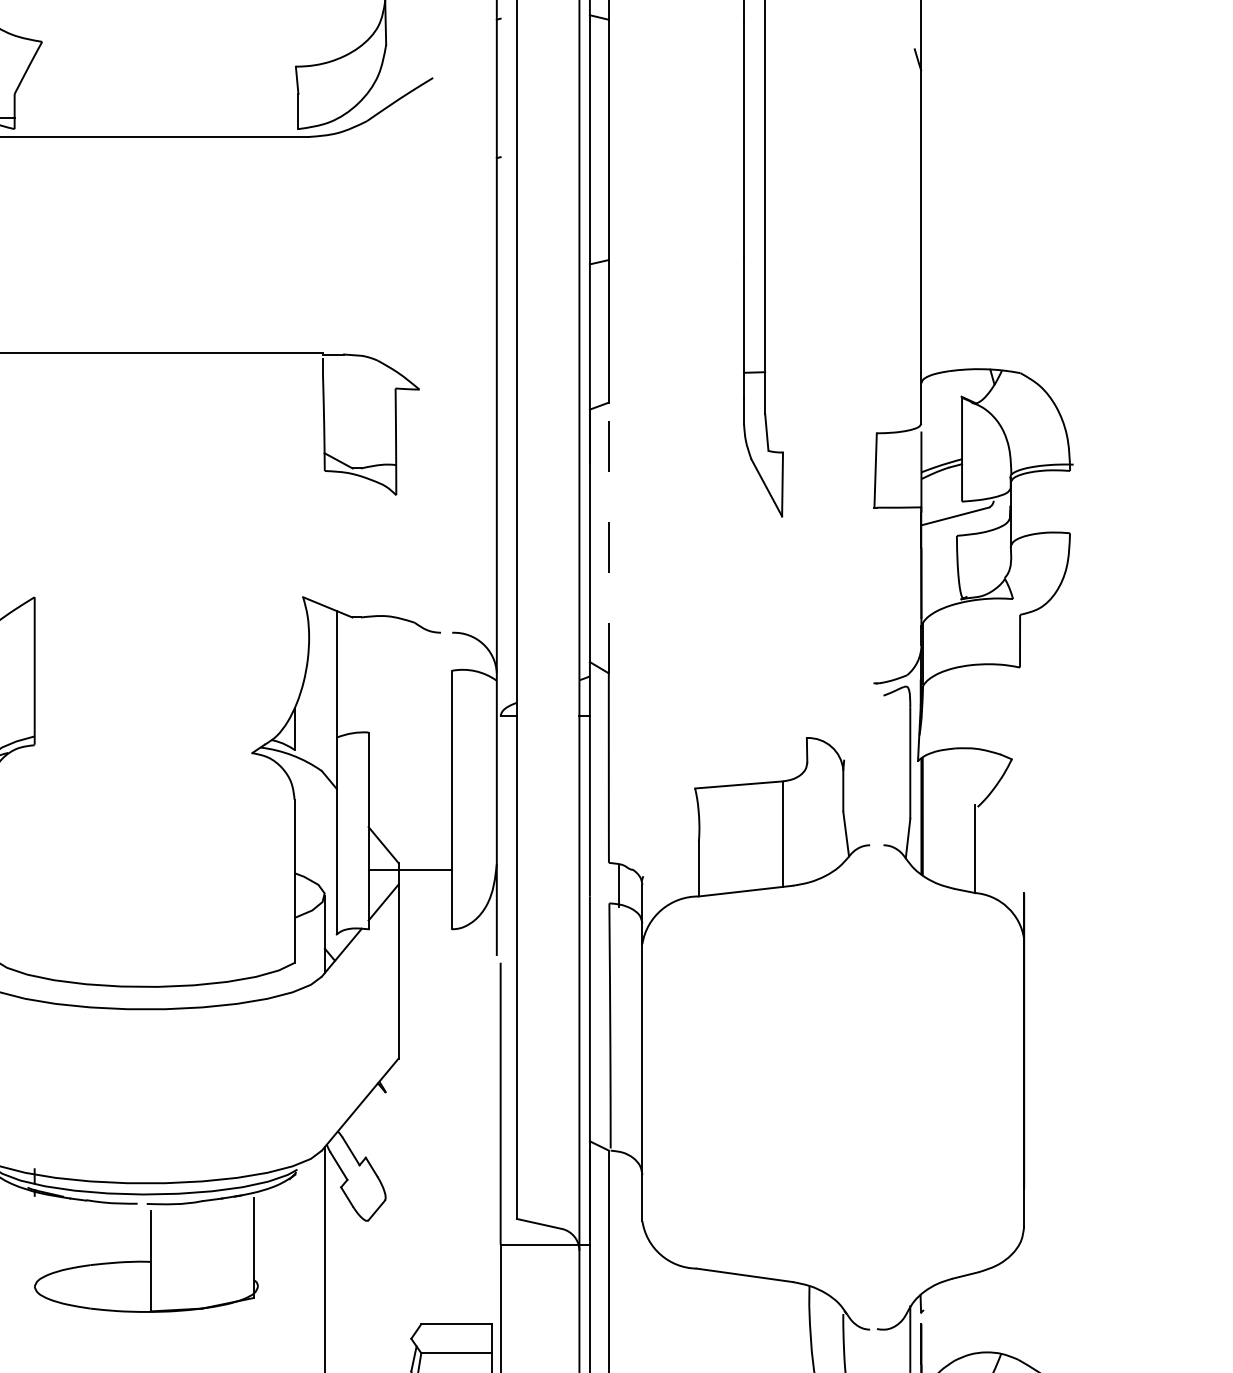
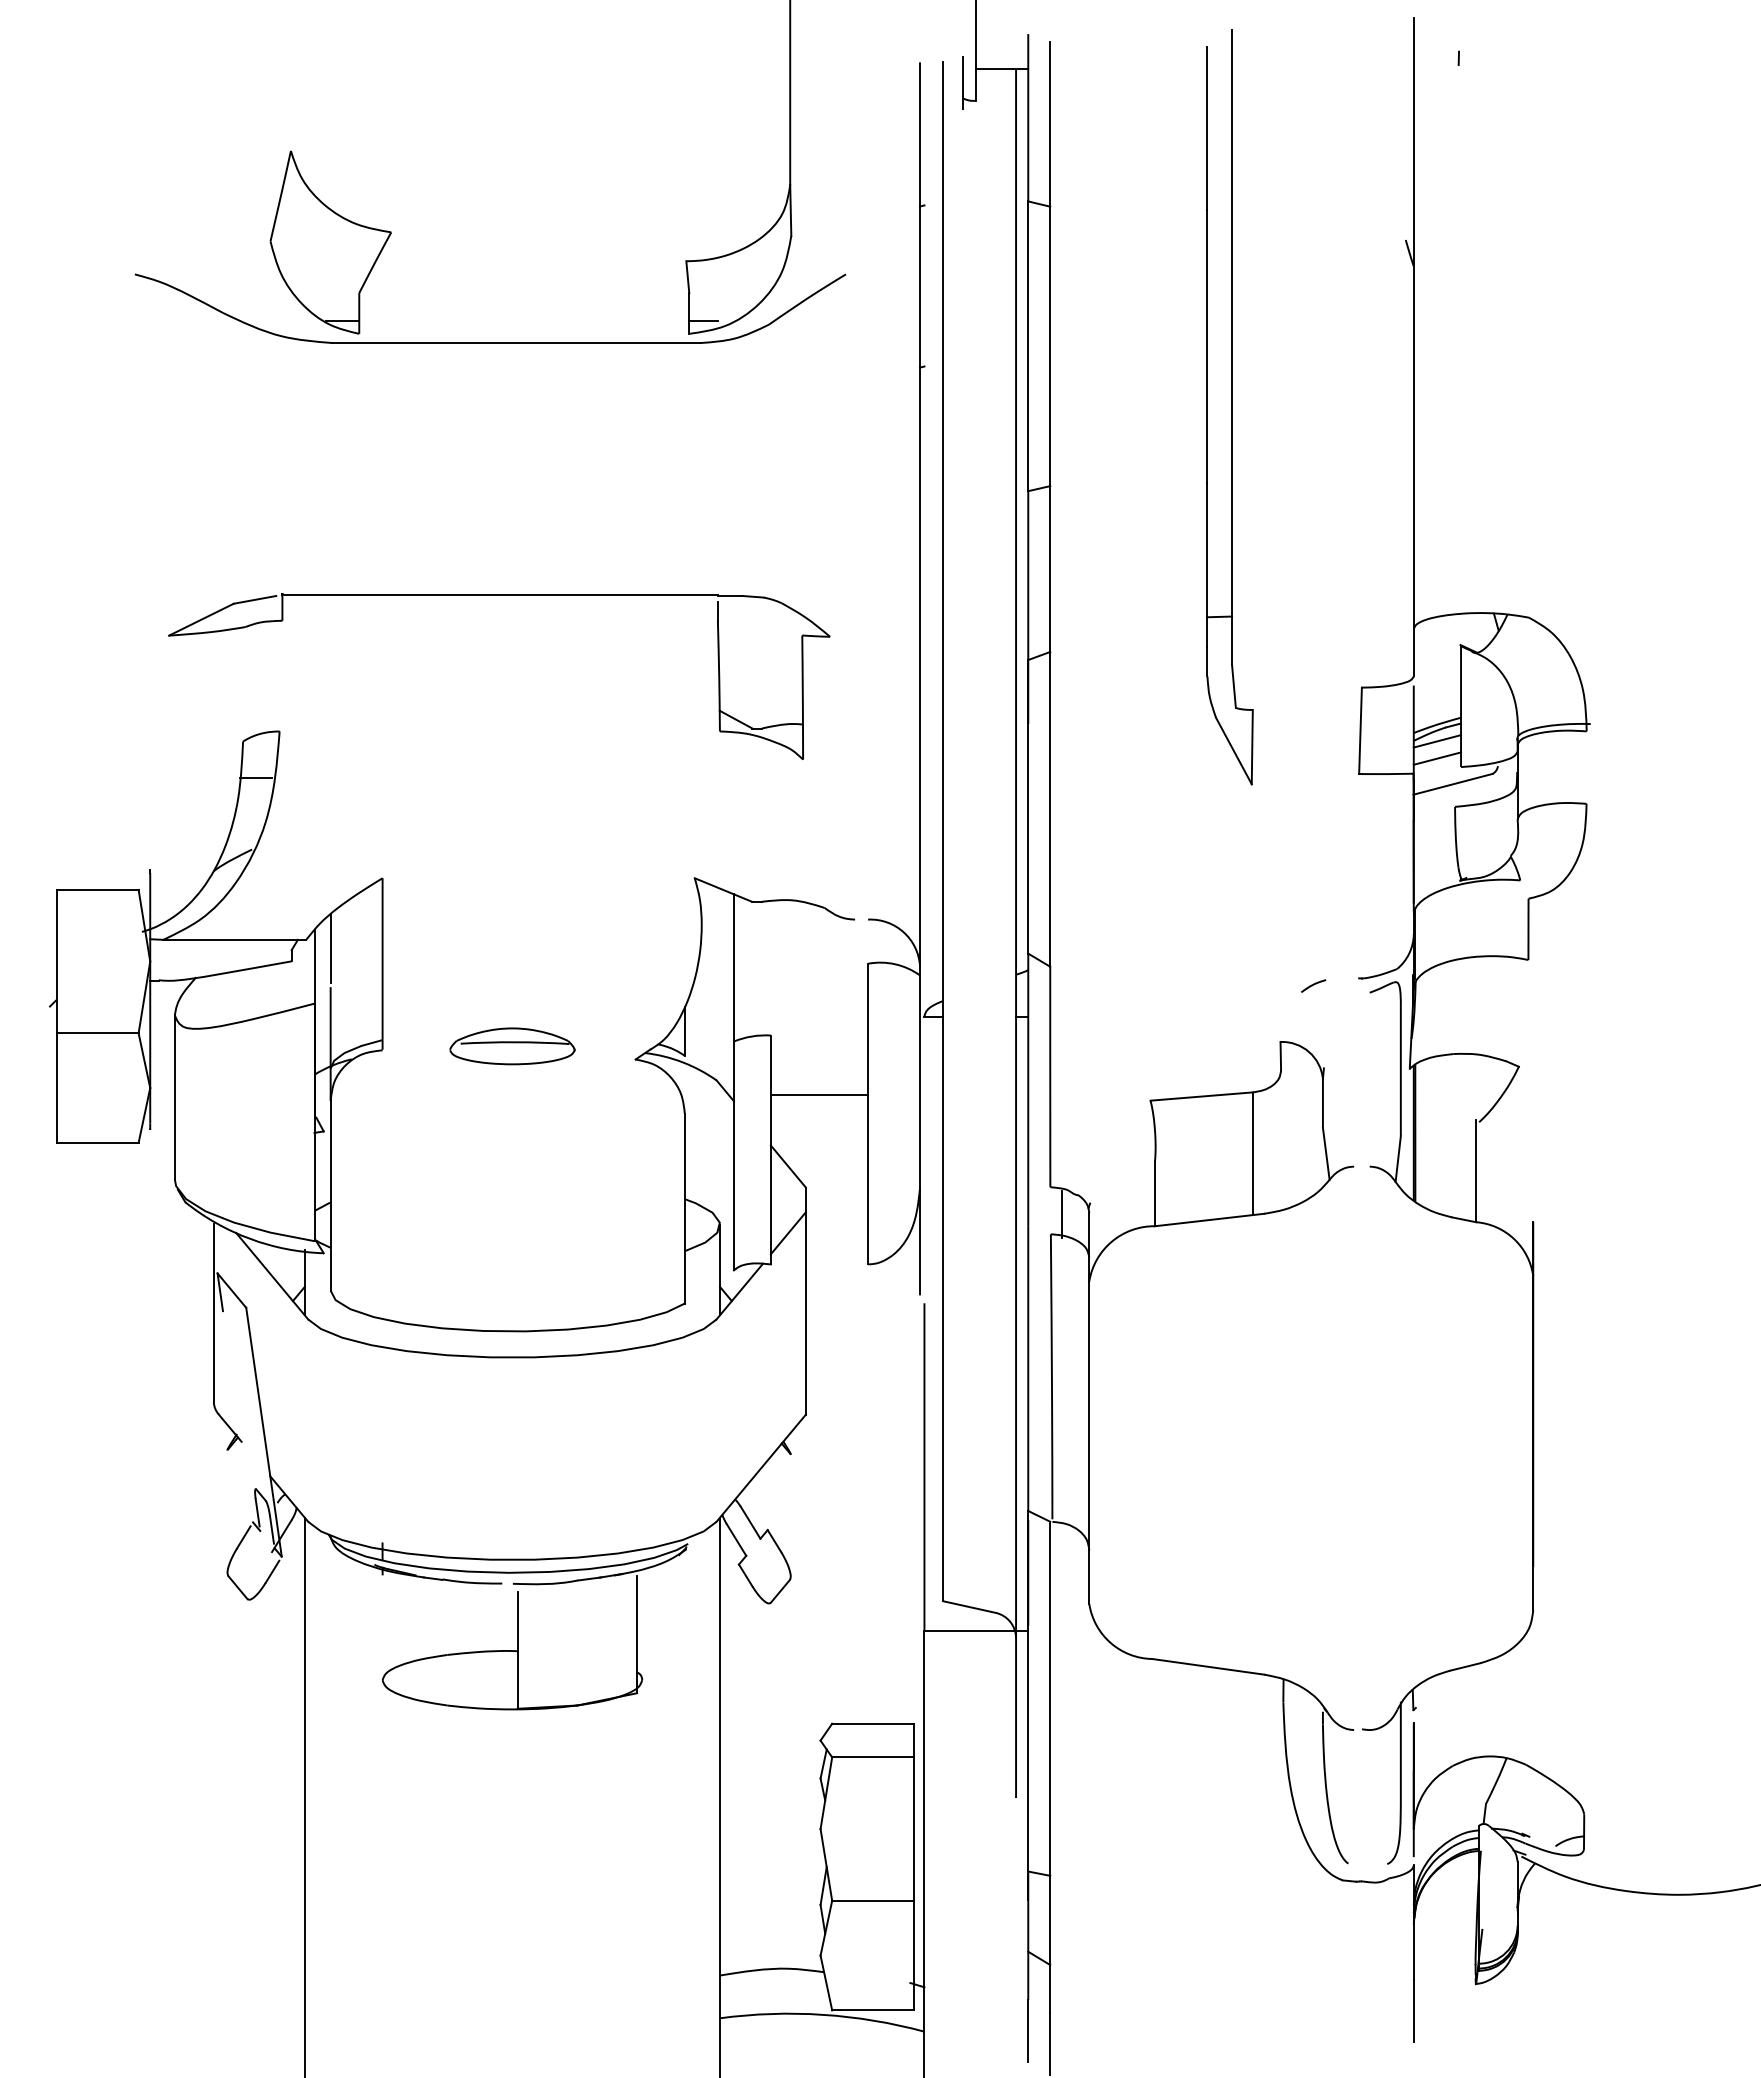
line: (310, 118) -> (703, 321), added
line: (941, 479) -> (1437, 741), added
line: (941, 494) -> (1437, 758), added
line: (609, 537) -> (1050, 808), dashed -> solid
curve: (835, 689) -> (1313, 985), added
part: (146, 741) -> (512, 1046), added
line: (410, 869) -> (819, 1094), moved

